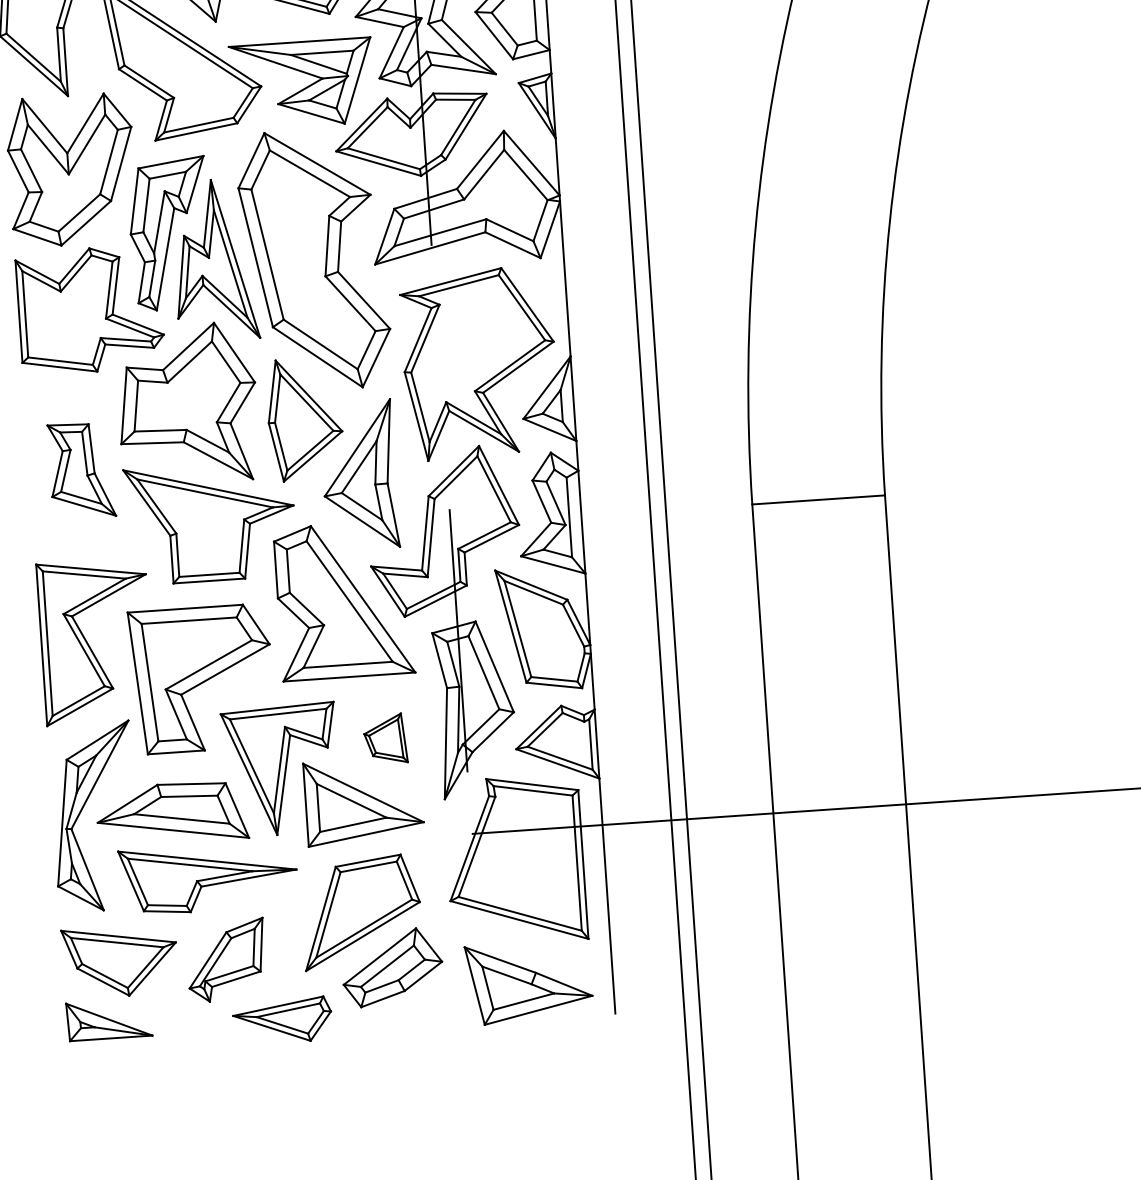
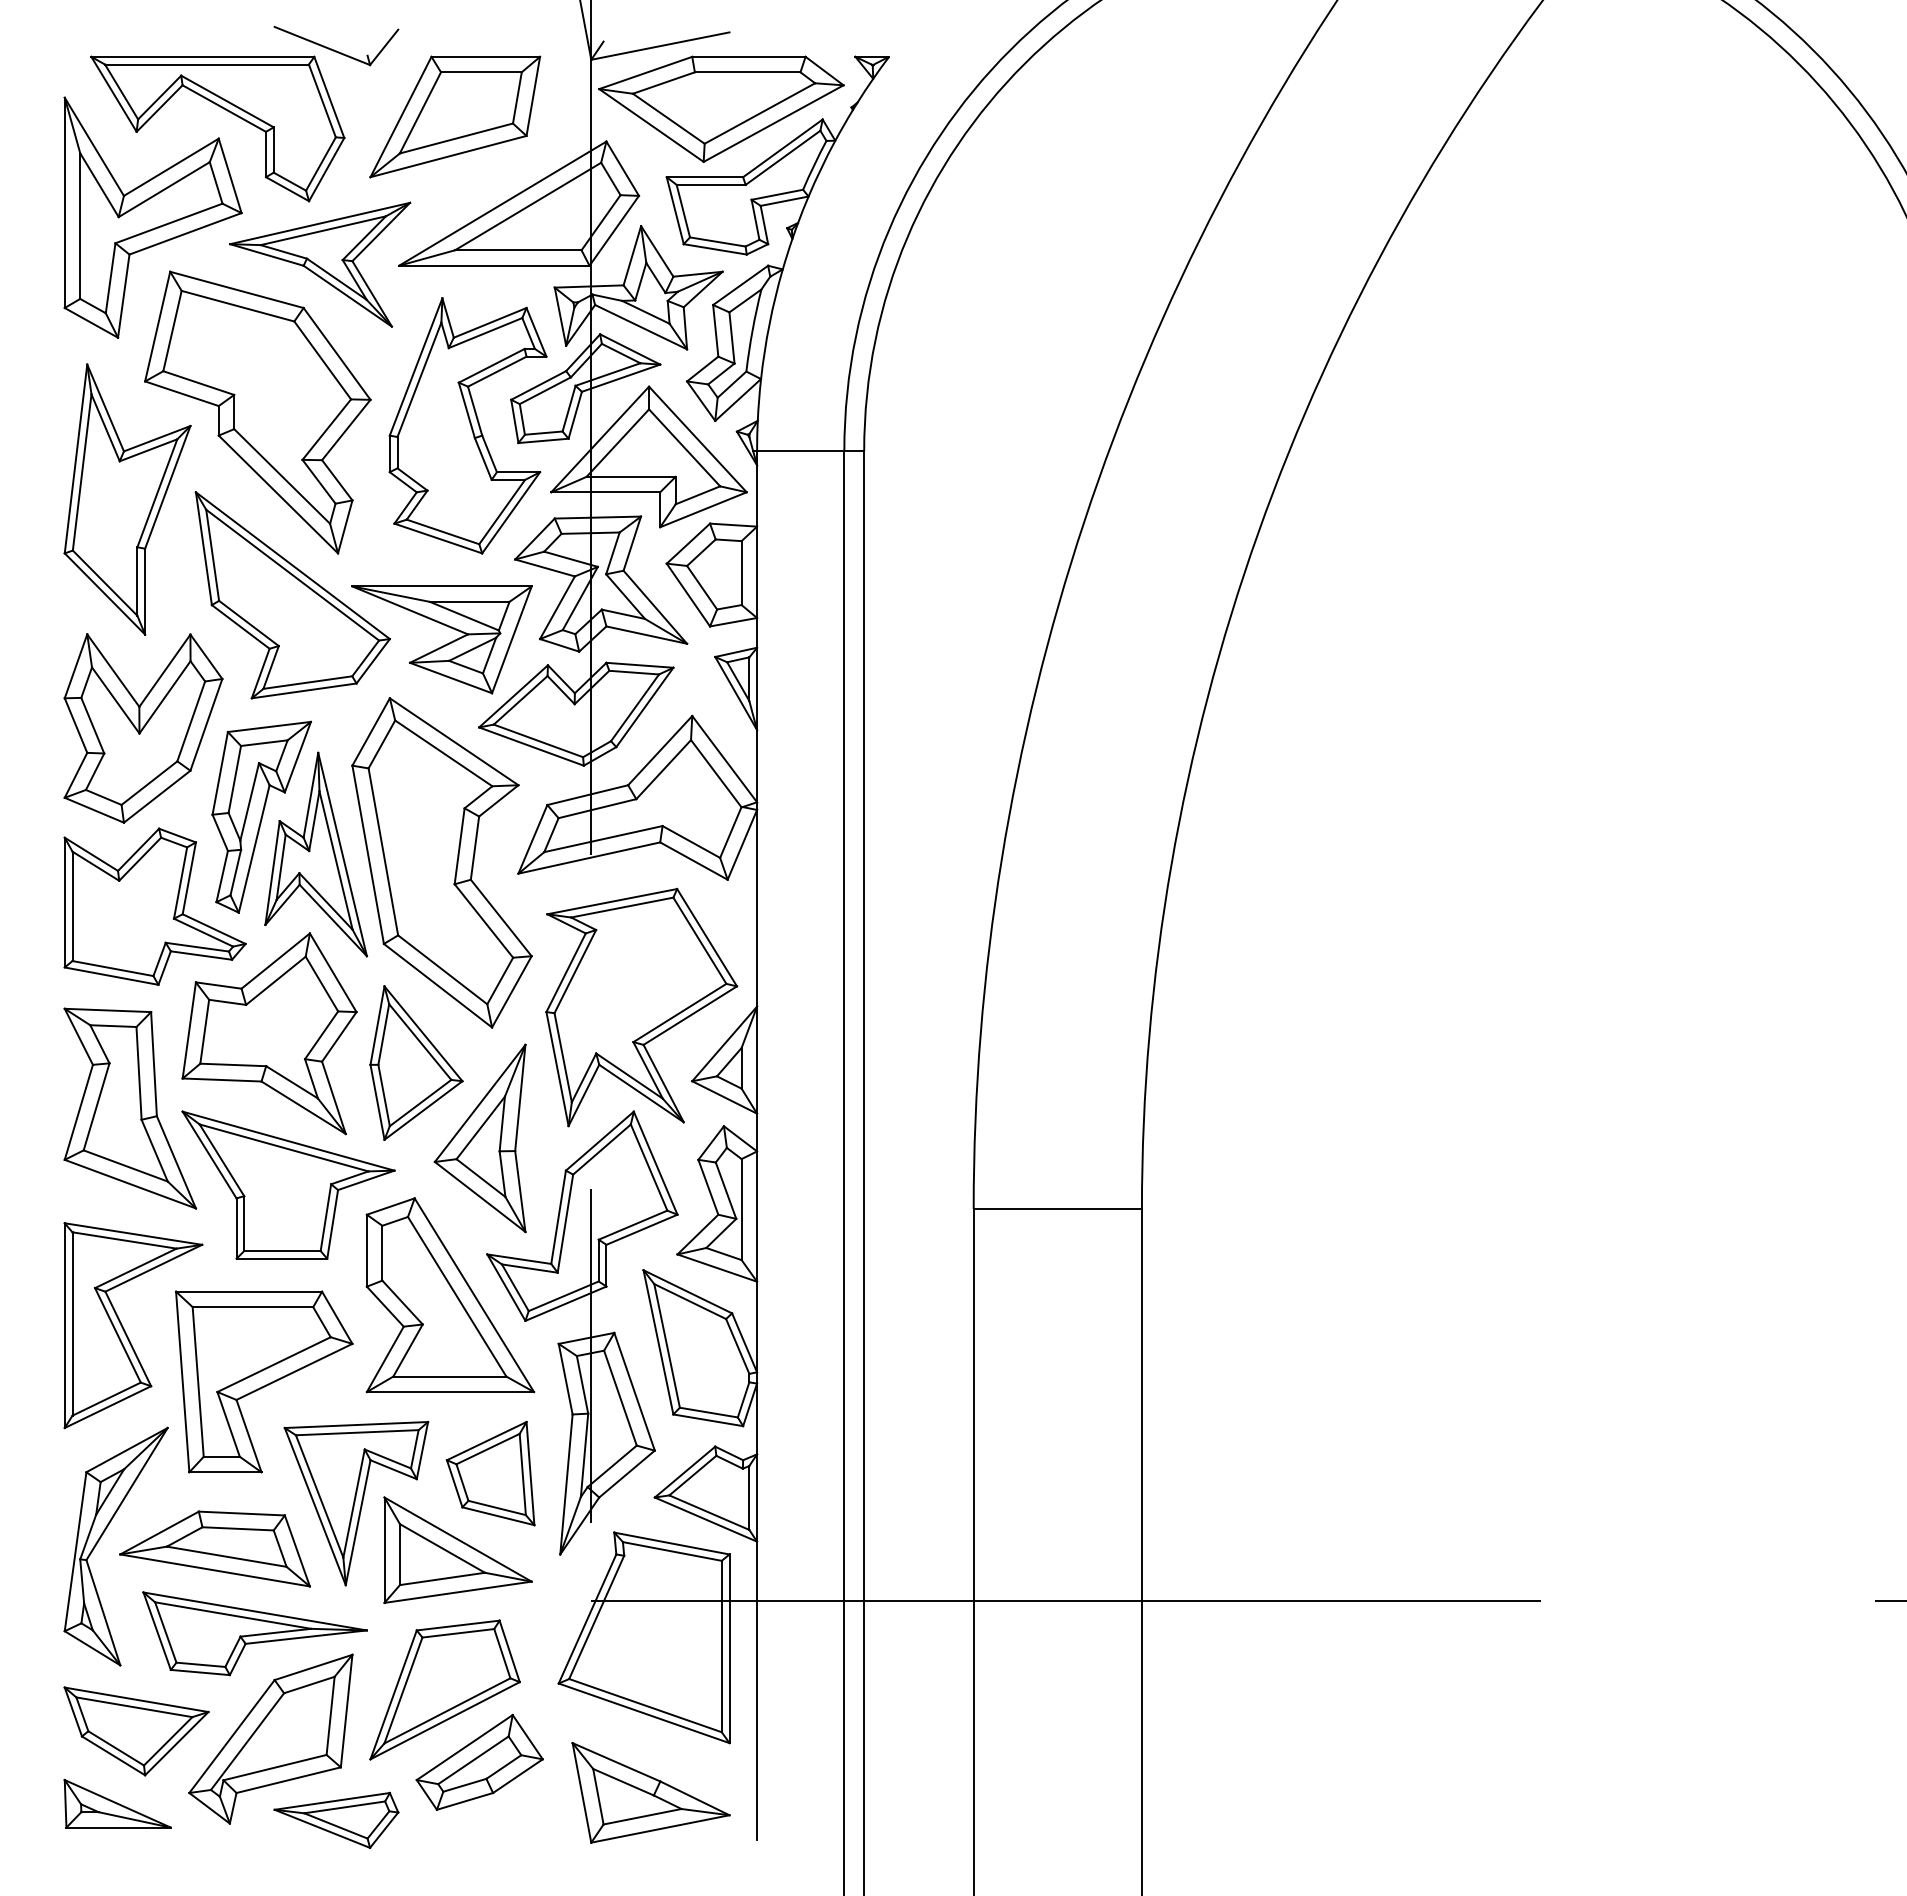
part: (81, 470) -> (130, 1108), size x1.67
part: (385, 739) -> (490, 1473), size x1.67
part: (226, 959) -> (270, 1738), size x1.67

